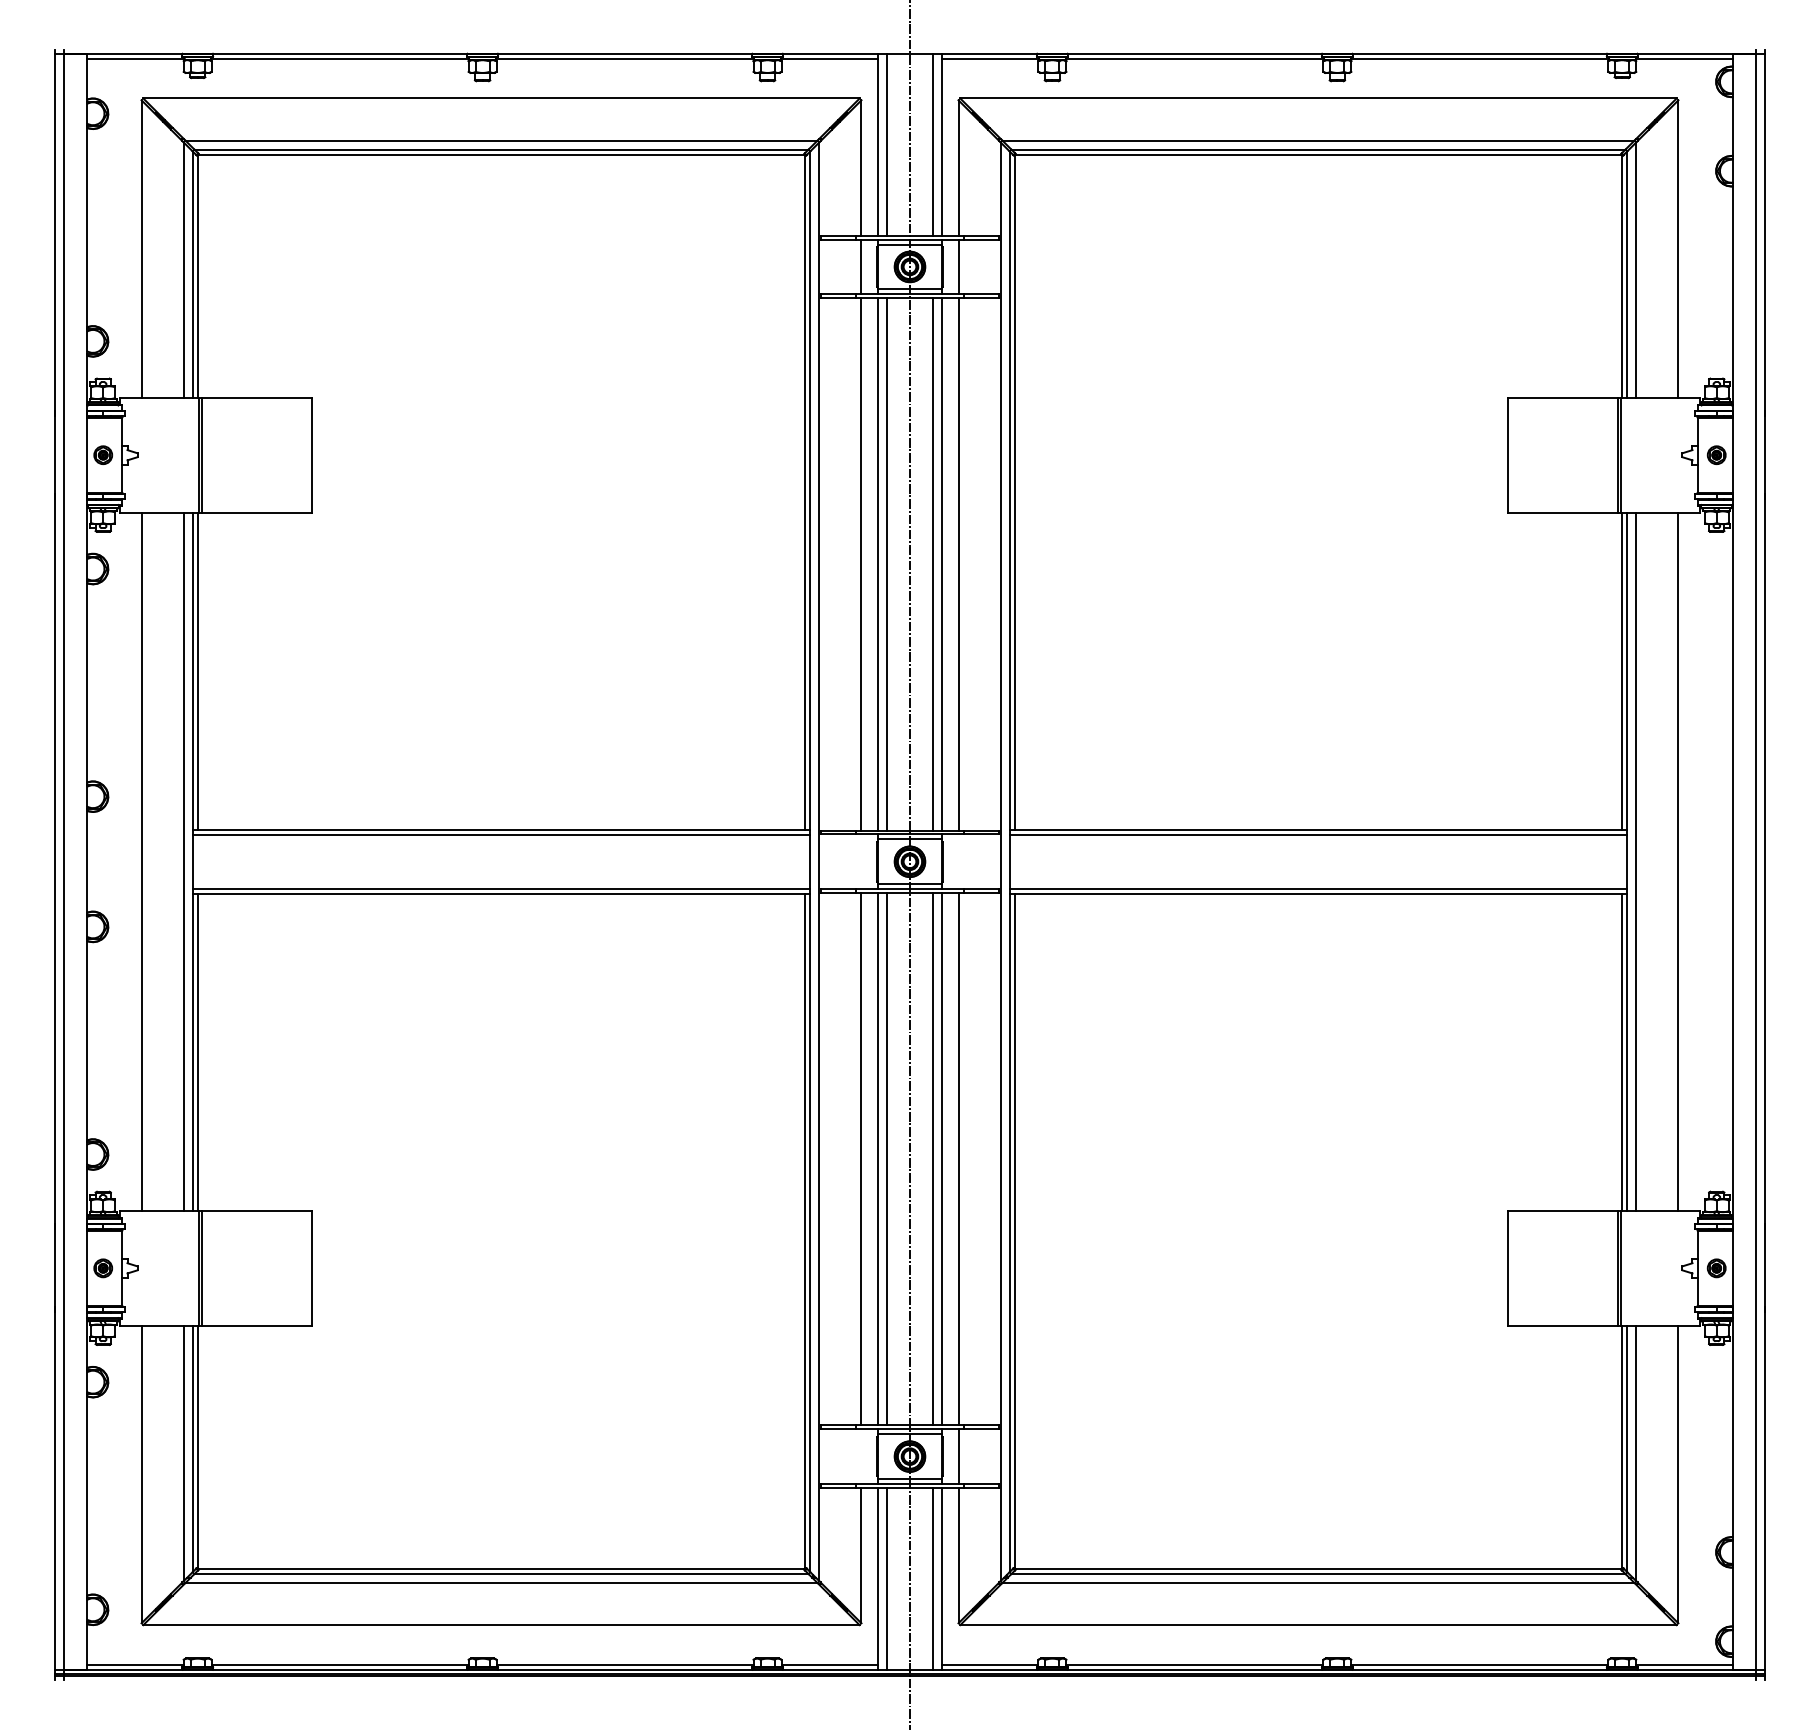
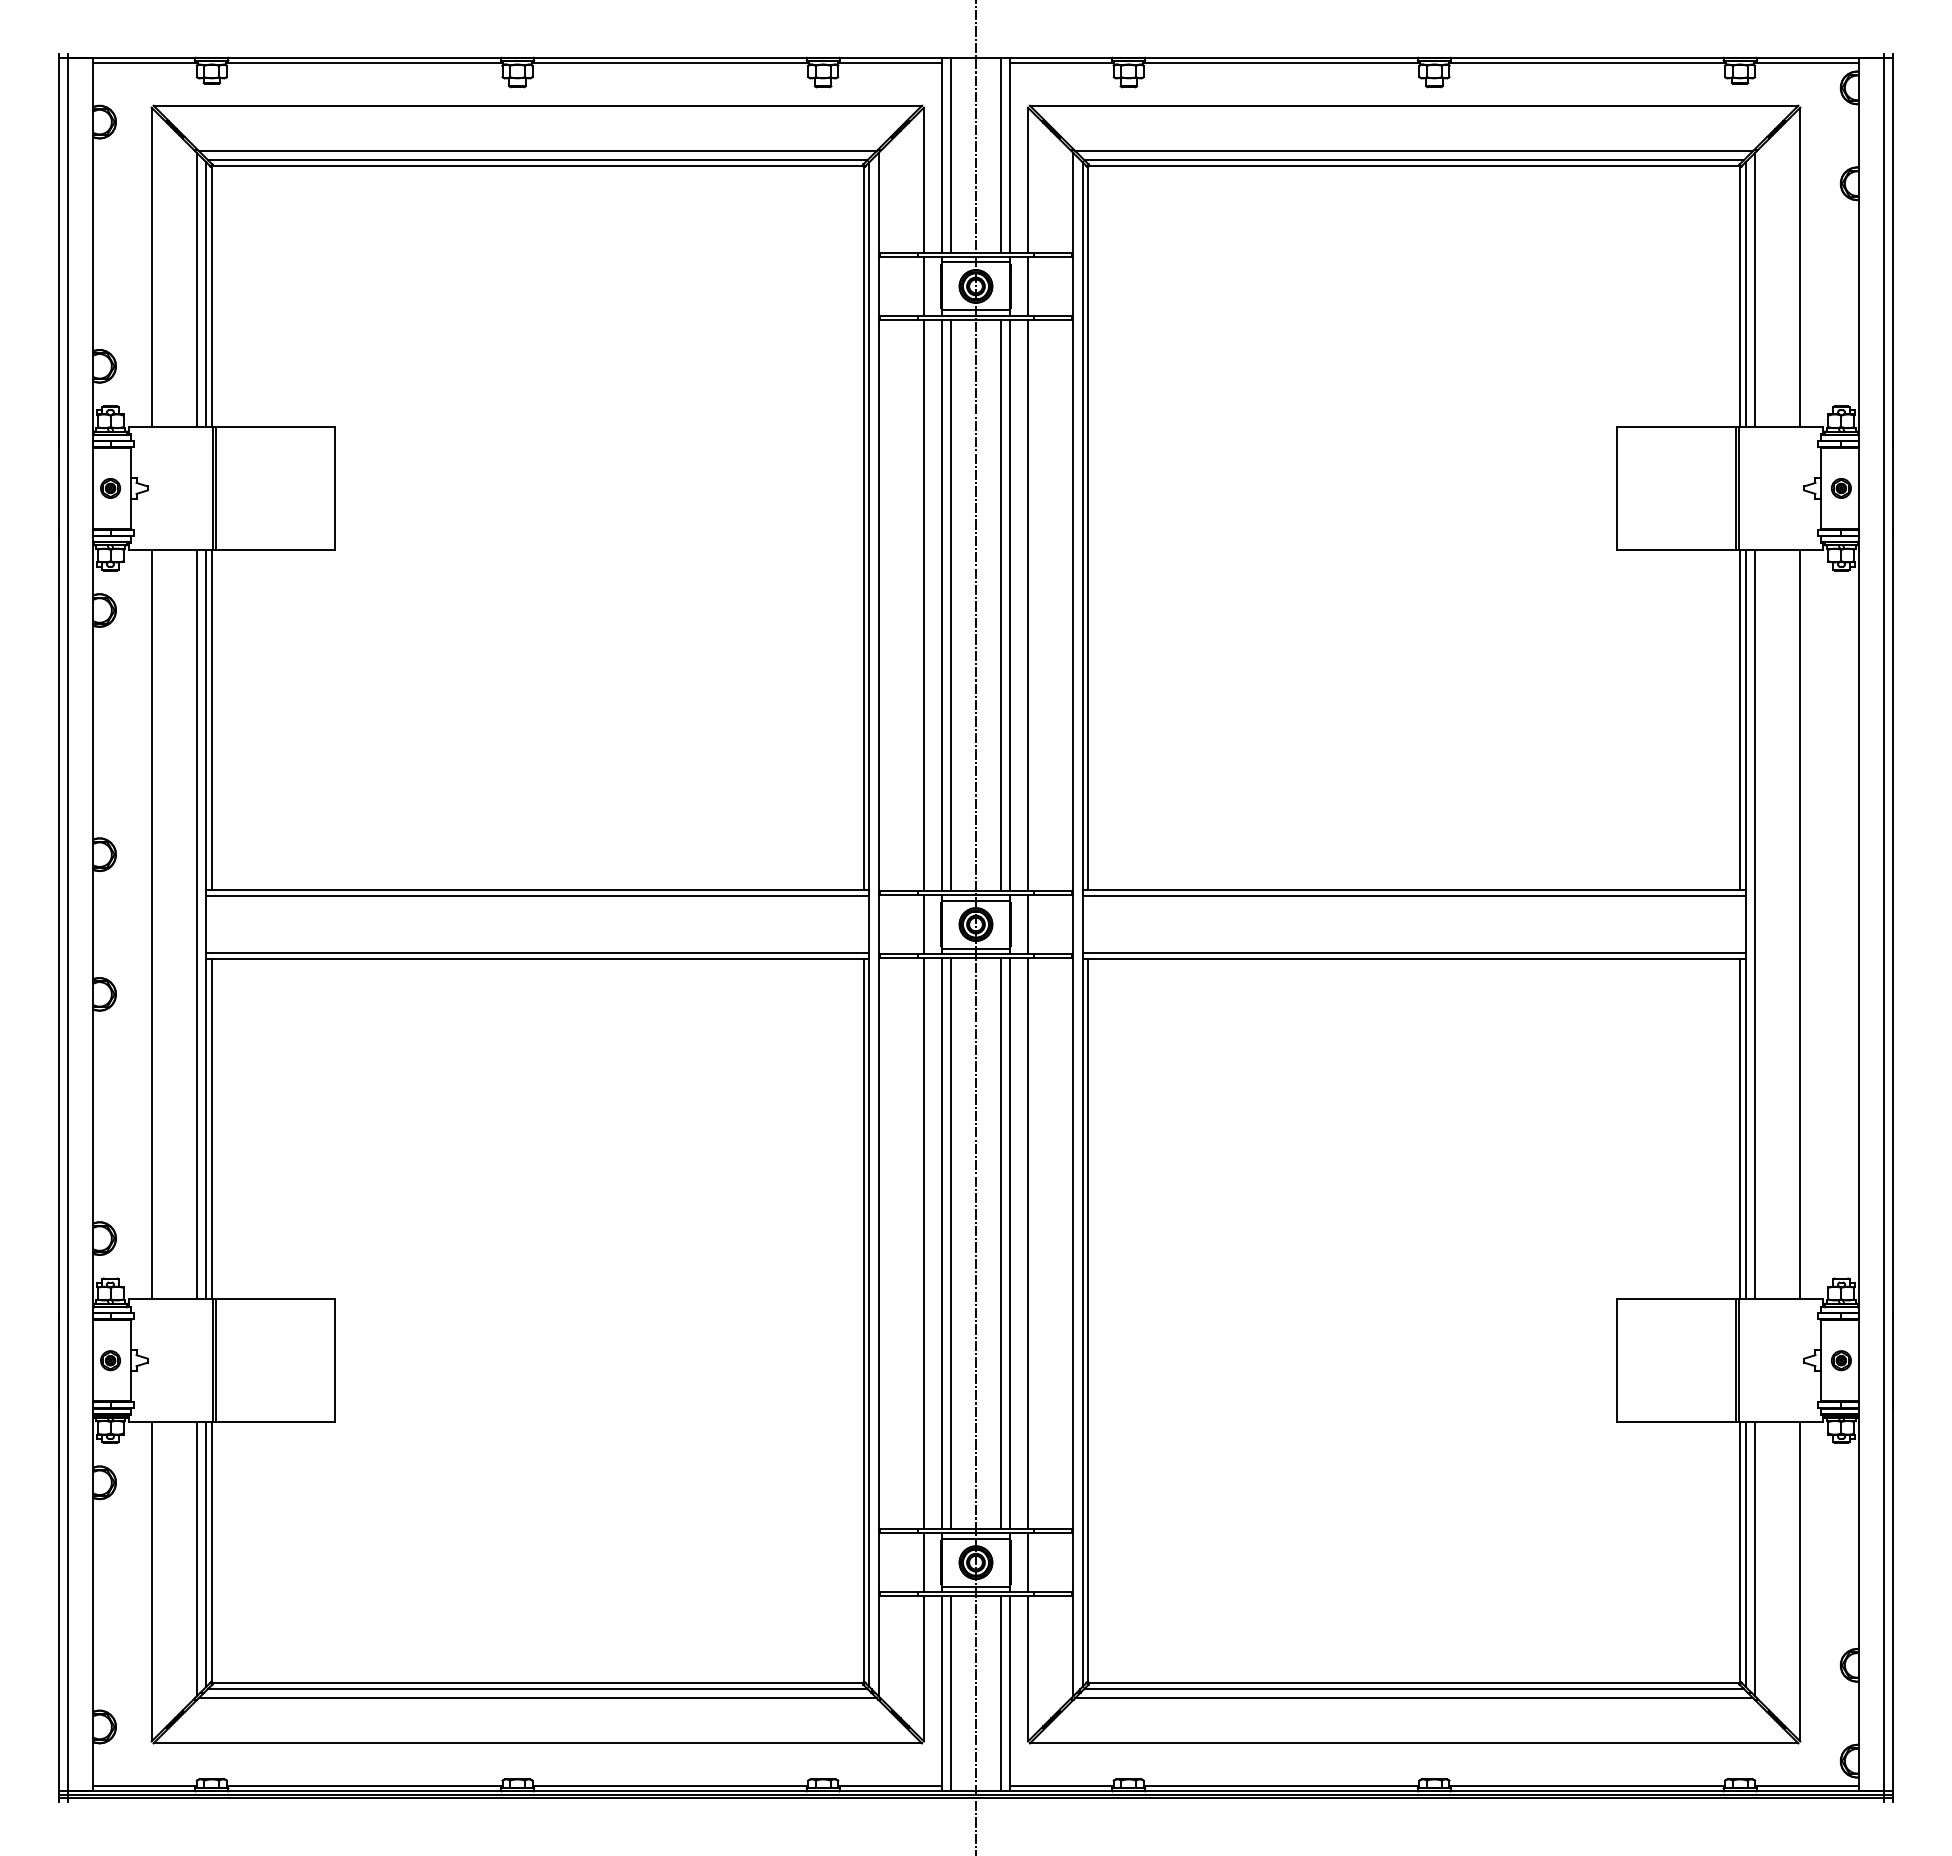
line: (861, 861) -> (923, 924), added
line: (958, 861) -> (1028, 924), added
line: (861, 1456) -> (923, 1562), added

